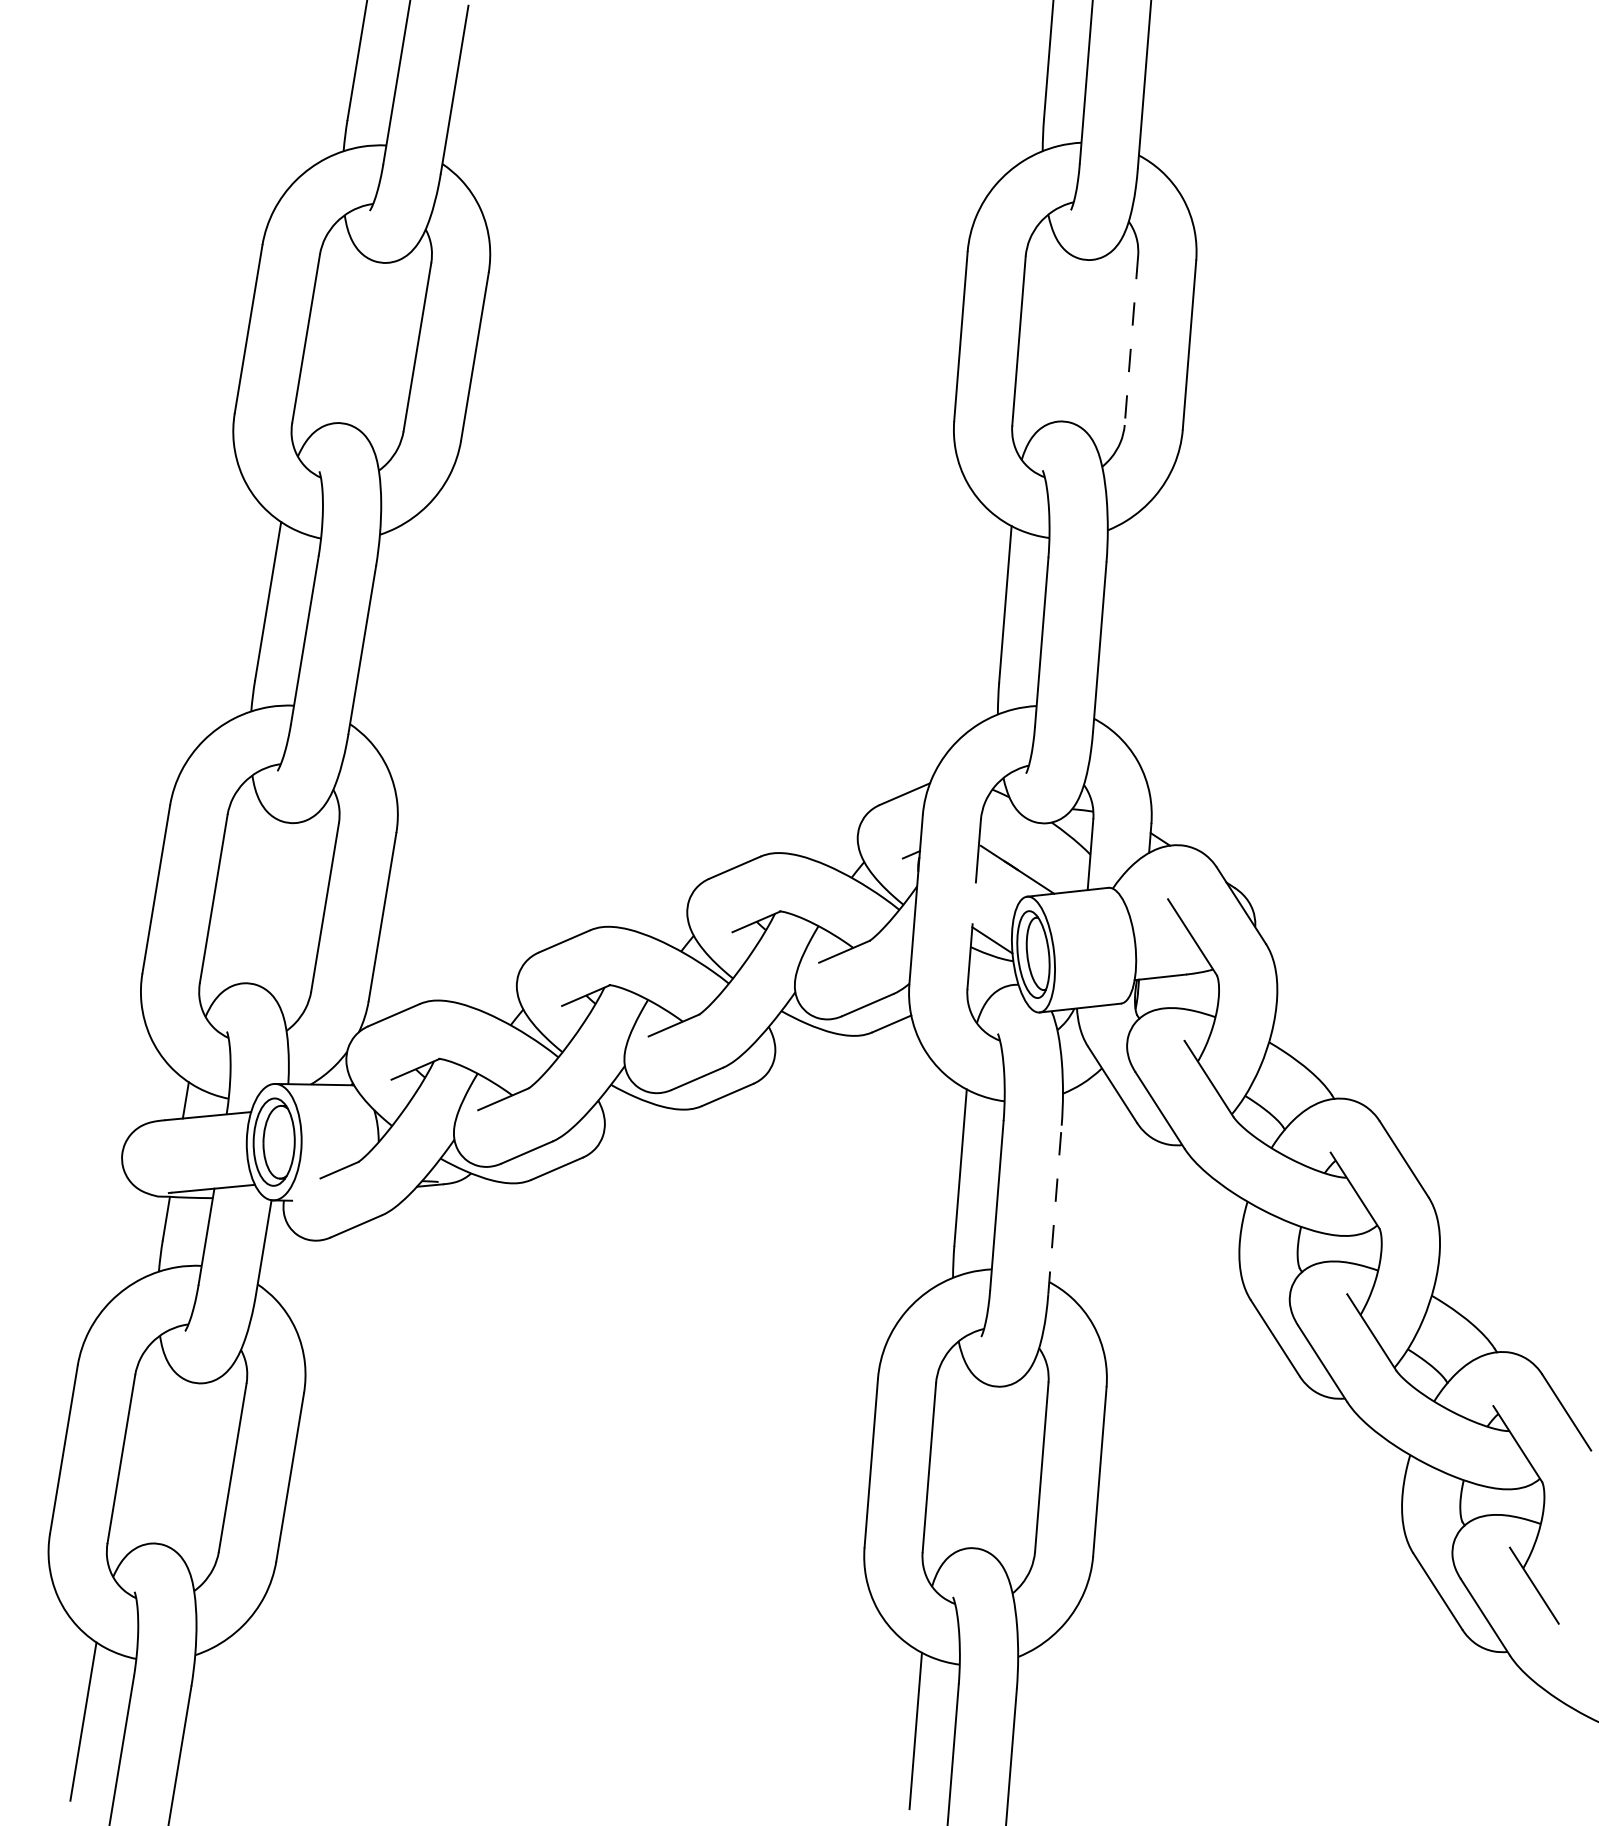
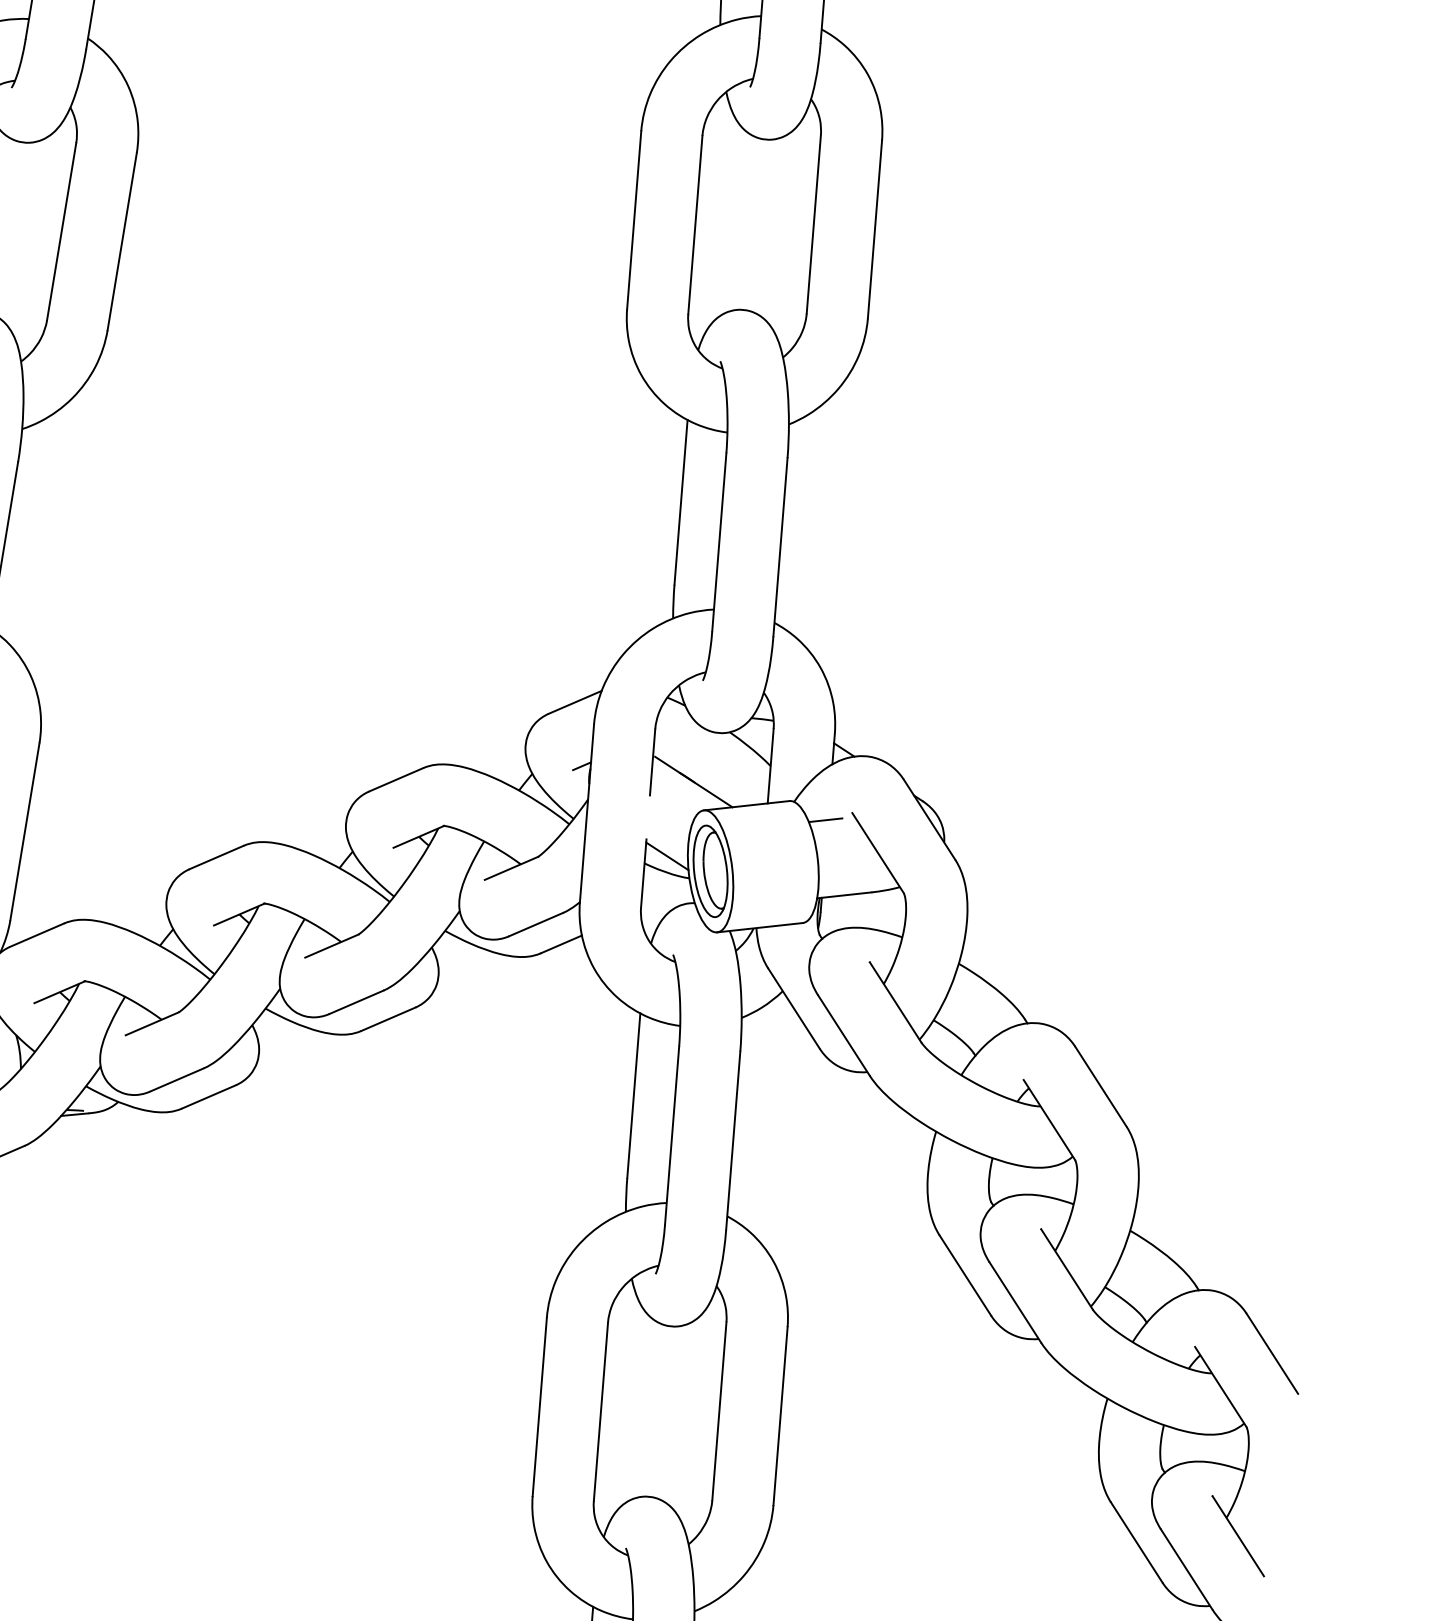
line: (1131, 340) -> (813, 224), dashed -> solid
line: (1142, 905) -> (825, 819), added
line: (1054, 1210) -> (732, 1140), dashed -> solid

